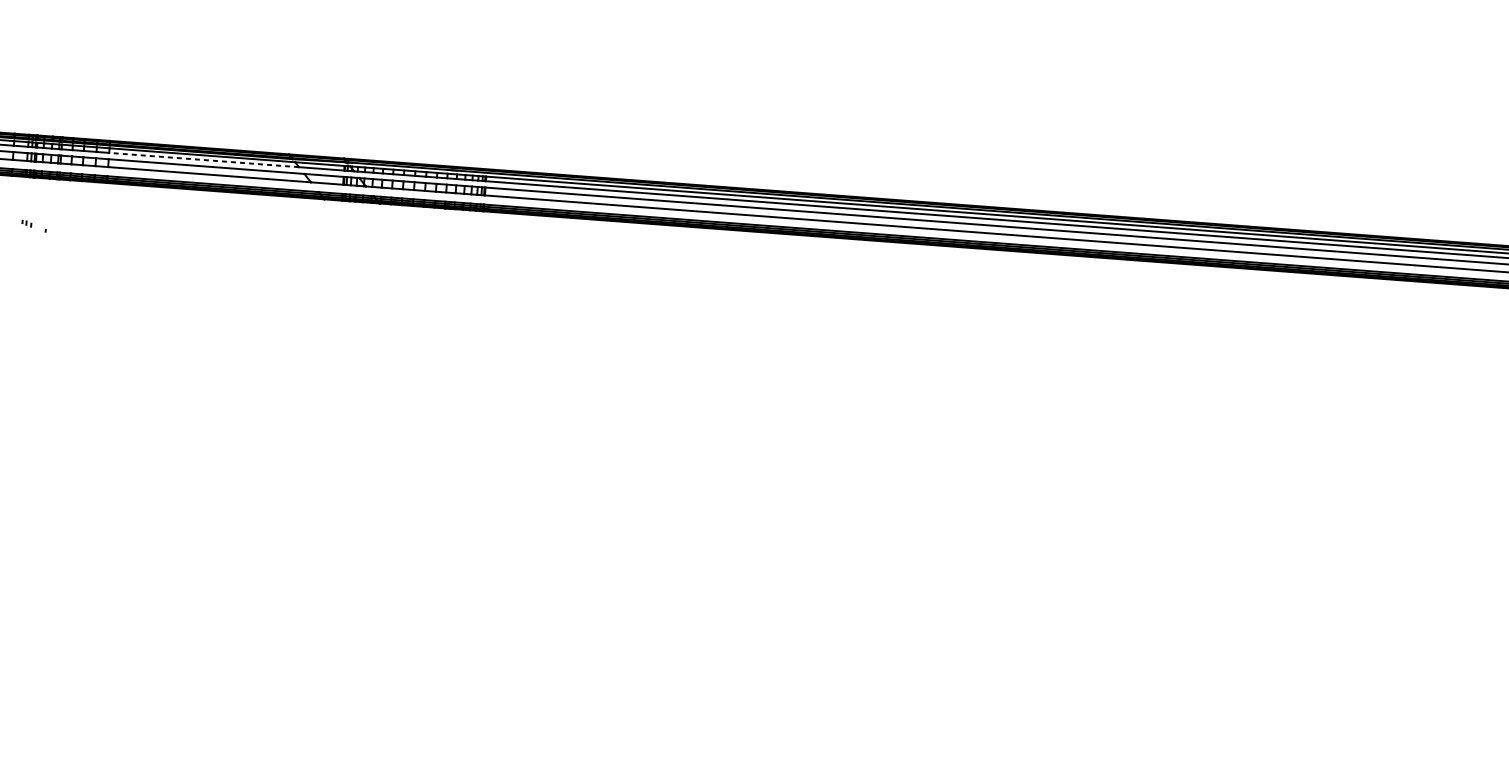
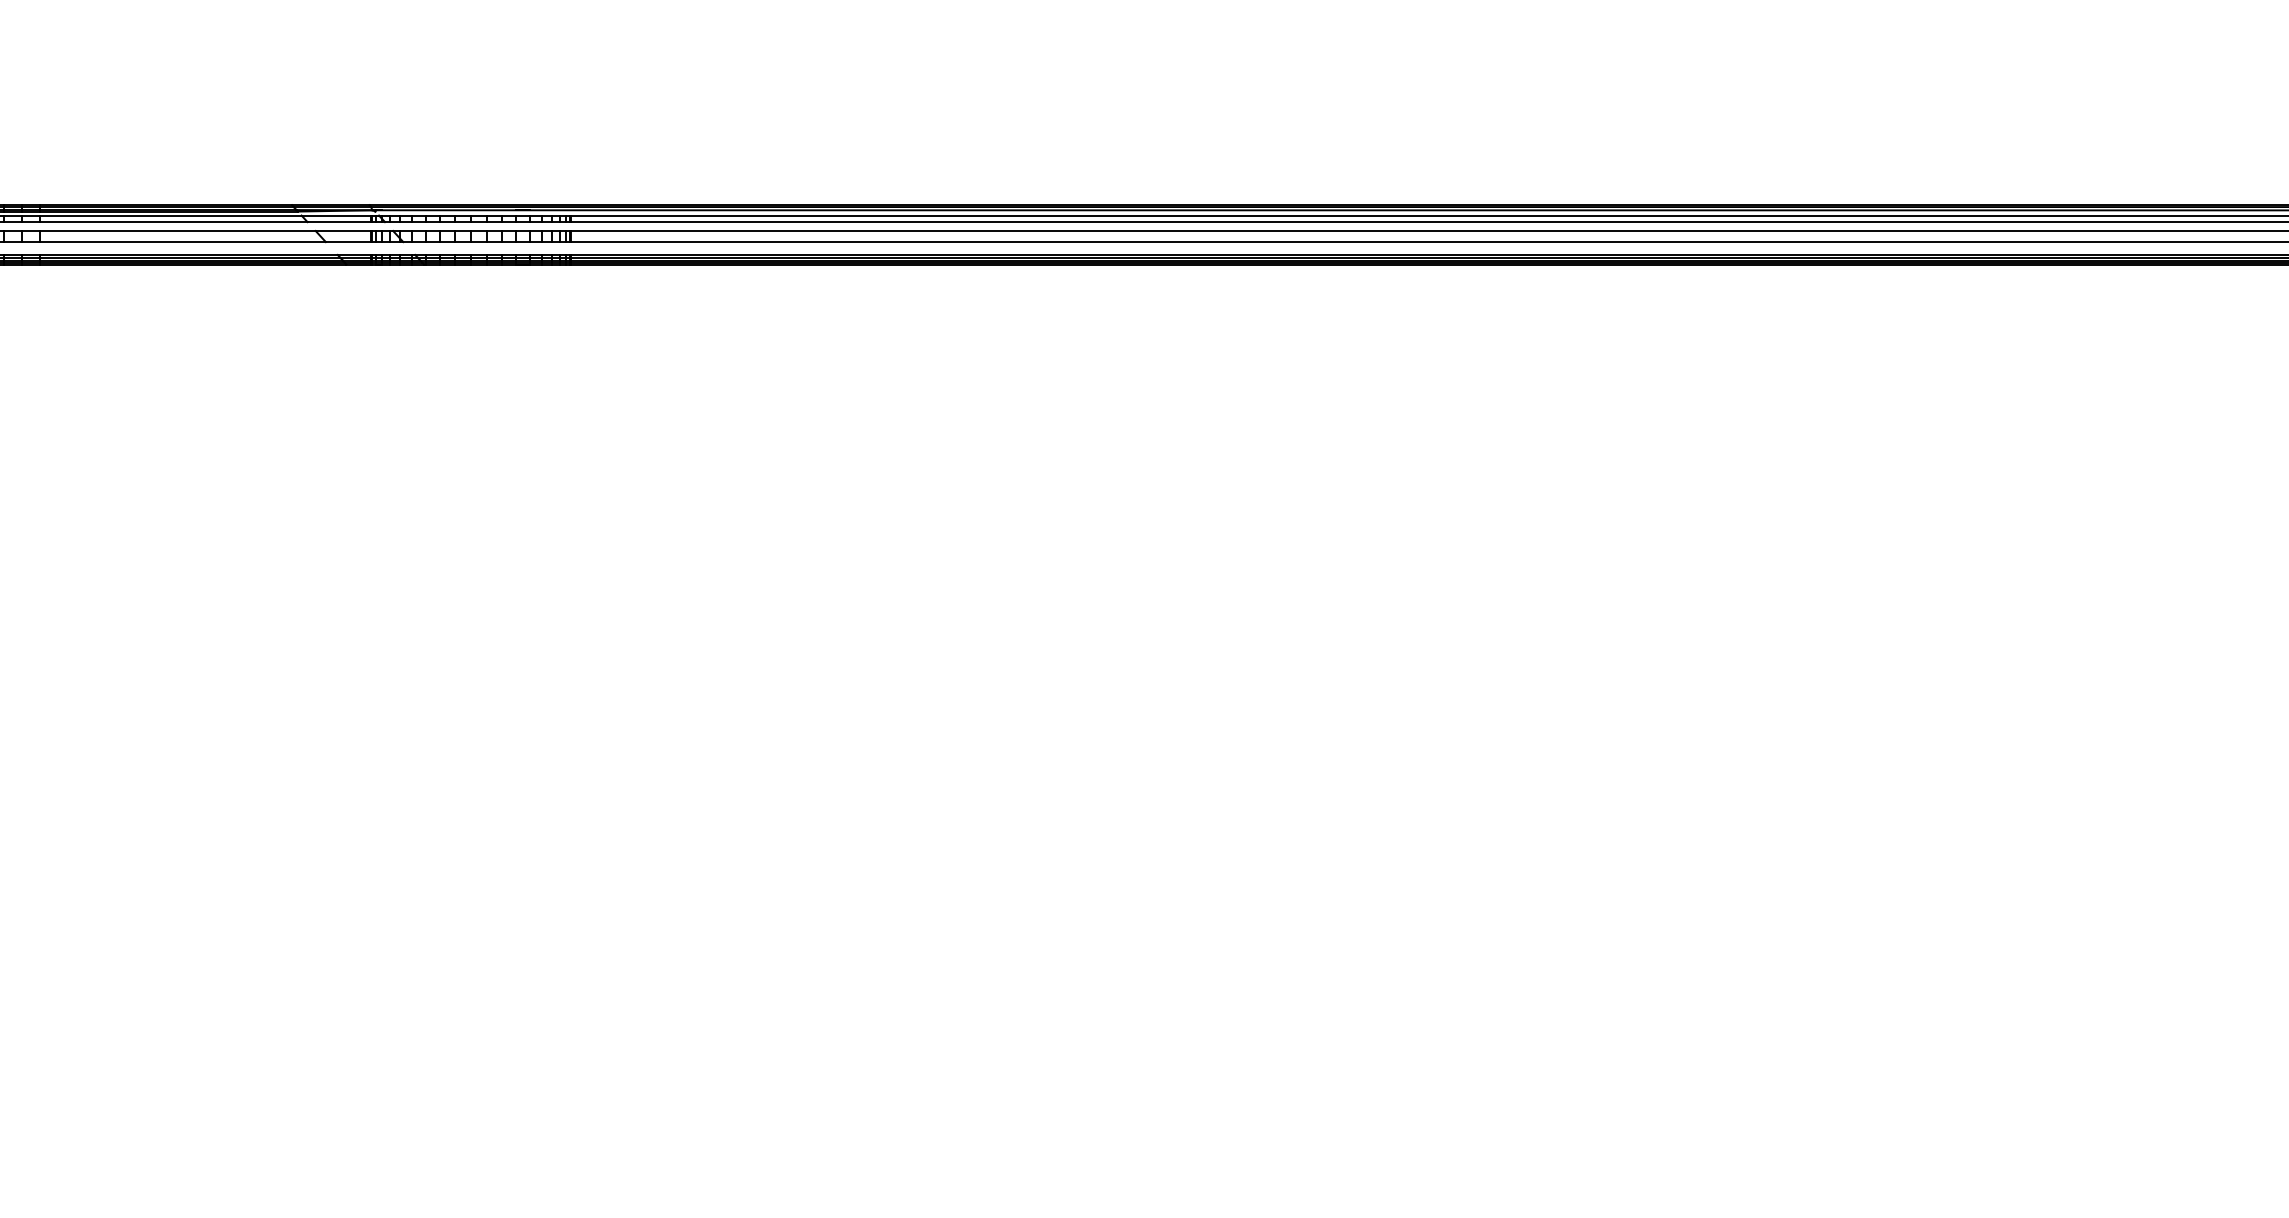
line: (203, 160) -> (173, 222), dashed -> solid

